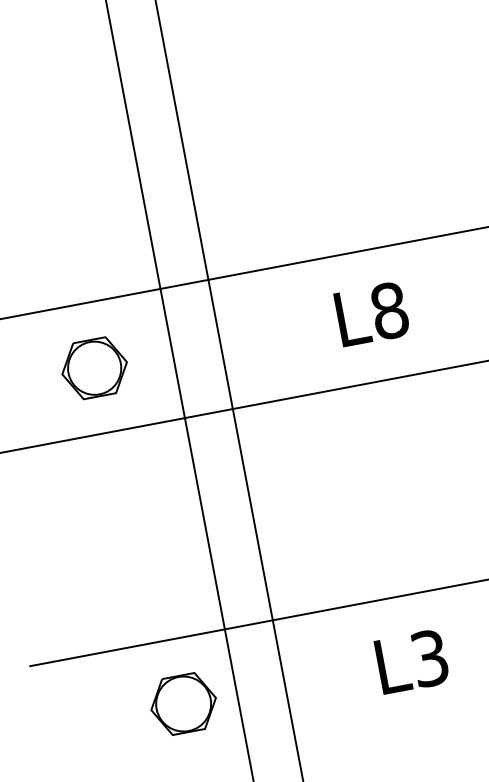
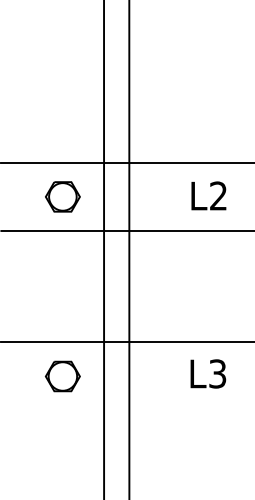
text: (389, 309) -> (218, 195), L8 -> L2
text: (412, 660) -> (208, 373), moved
part: (182, 704) -> (62, 376), moved

